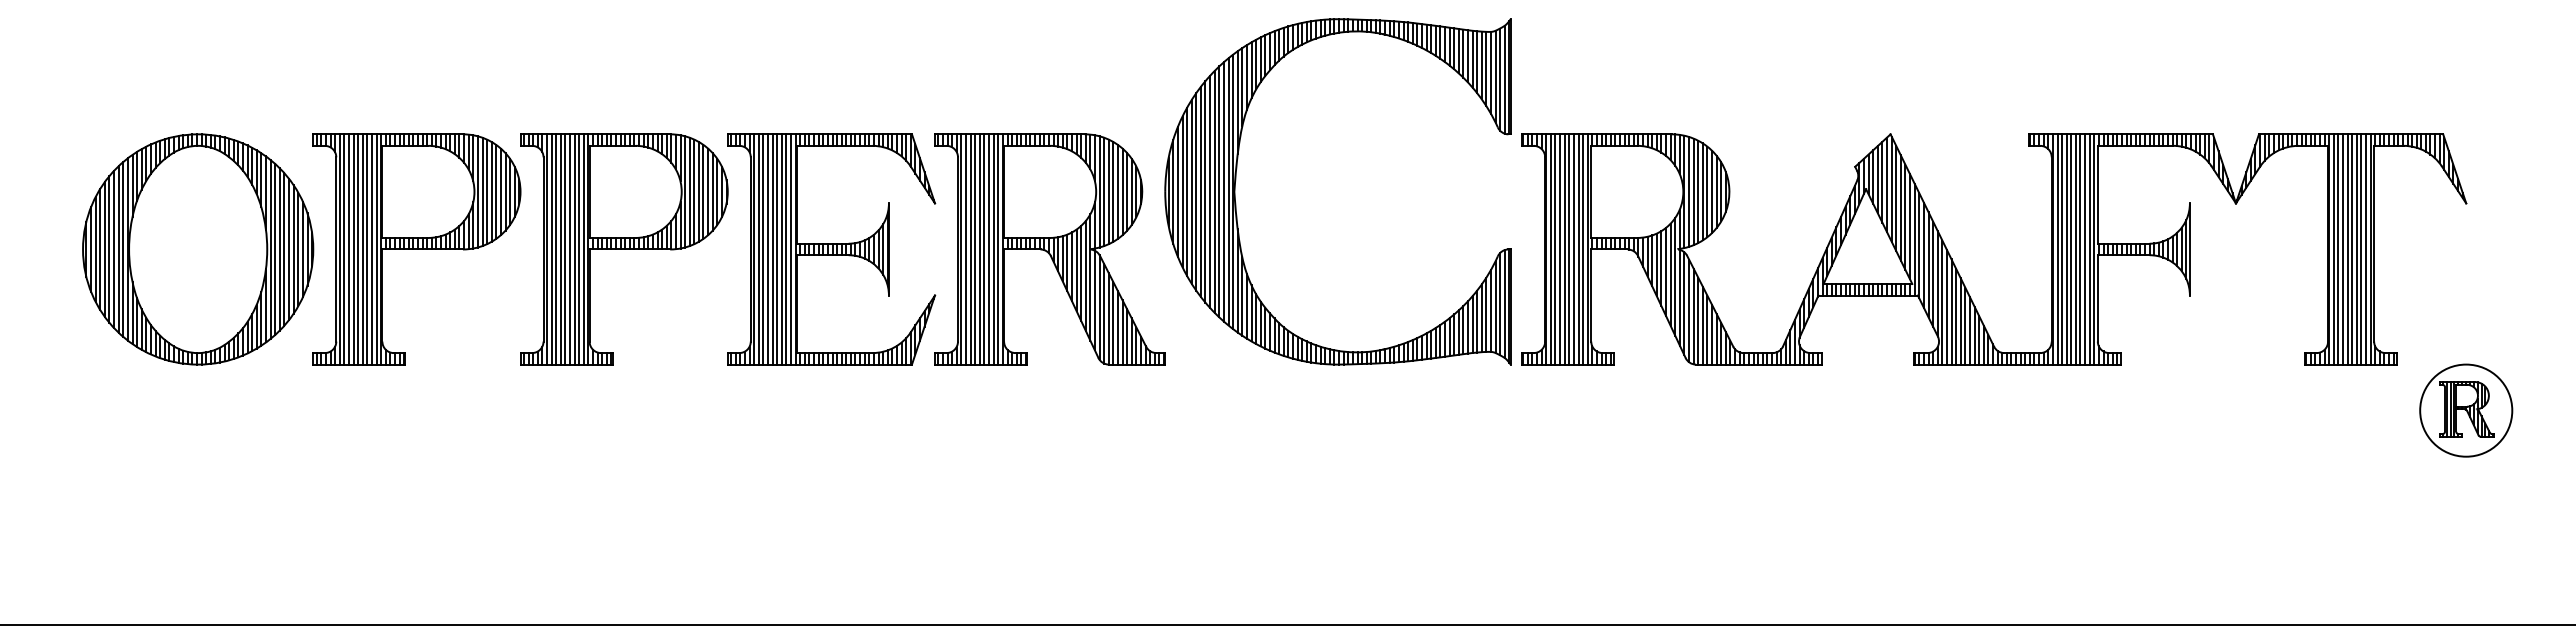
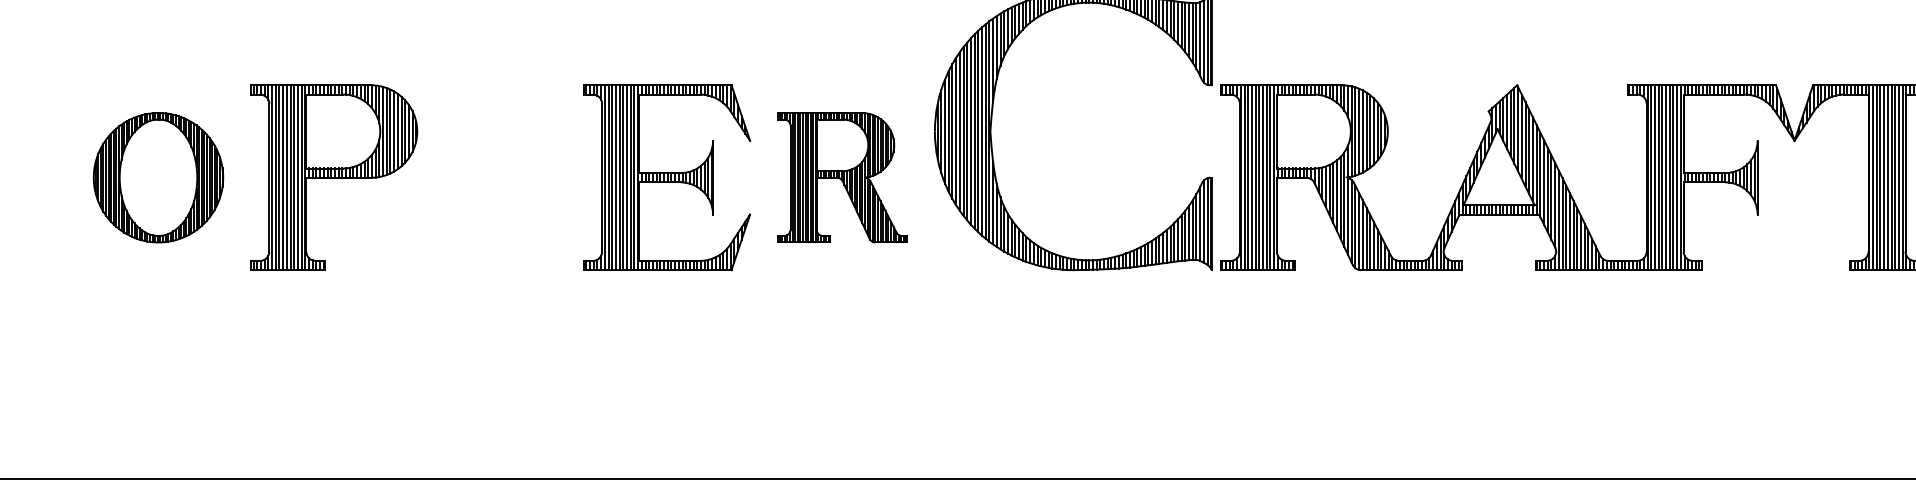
part: (198, 249) -> (158, 177), size x0.7
part: (624, 249) -> (500, 177), removed
part: (1049, 249) -> (841, 177), size x0.7

